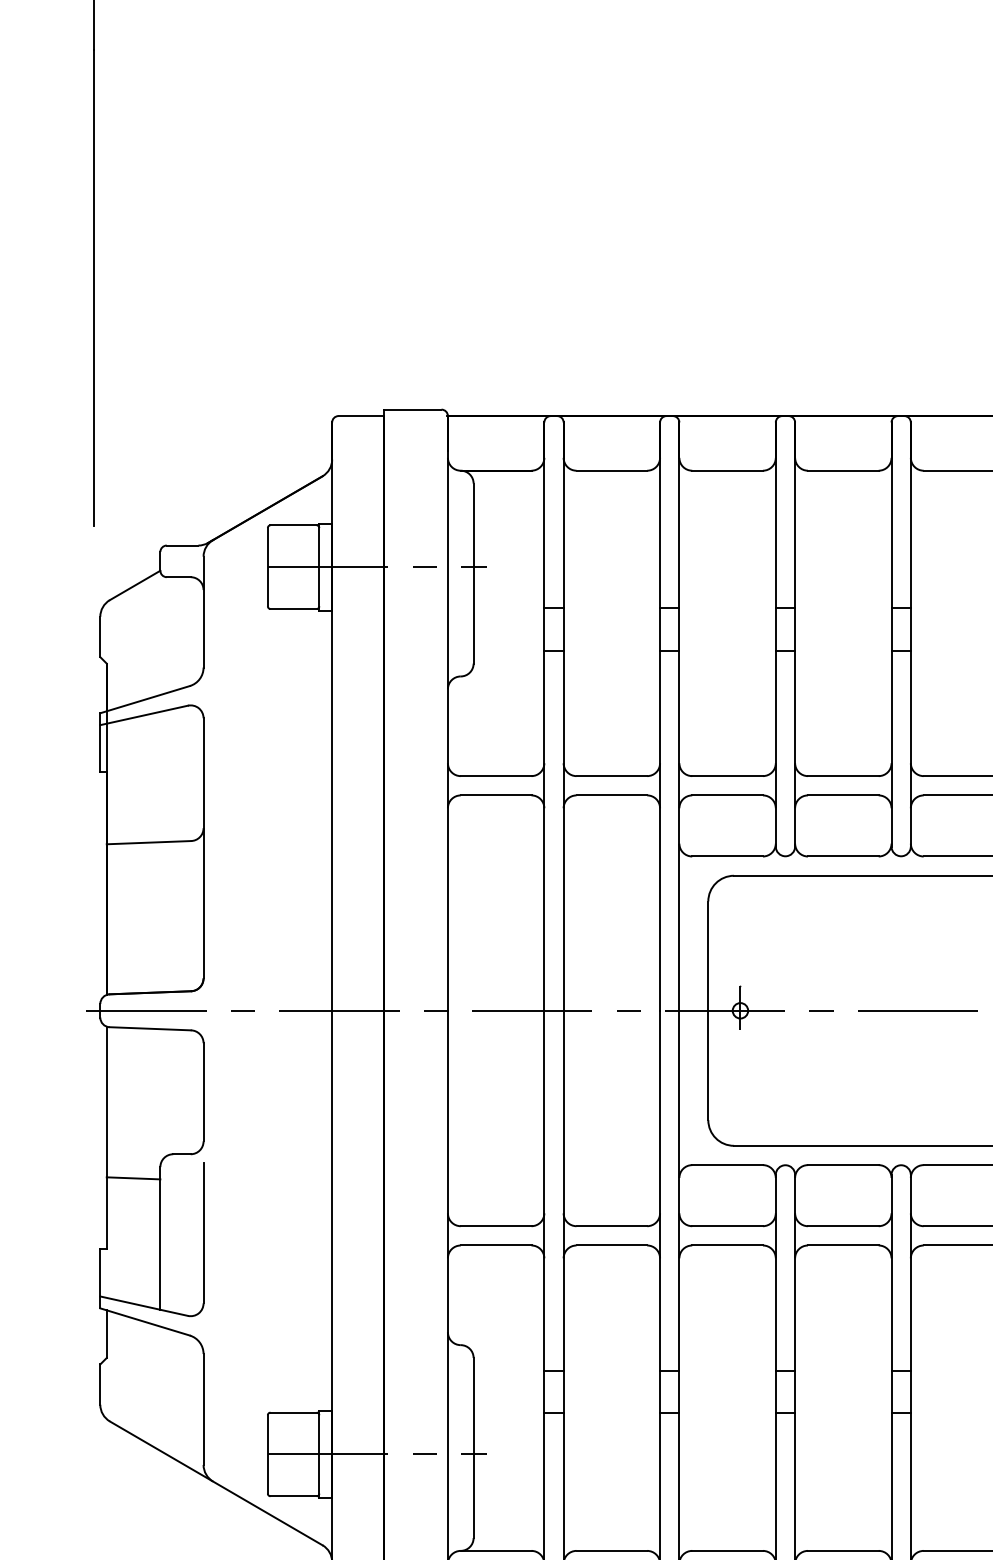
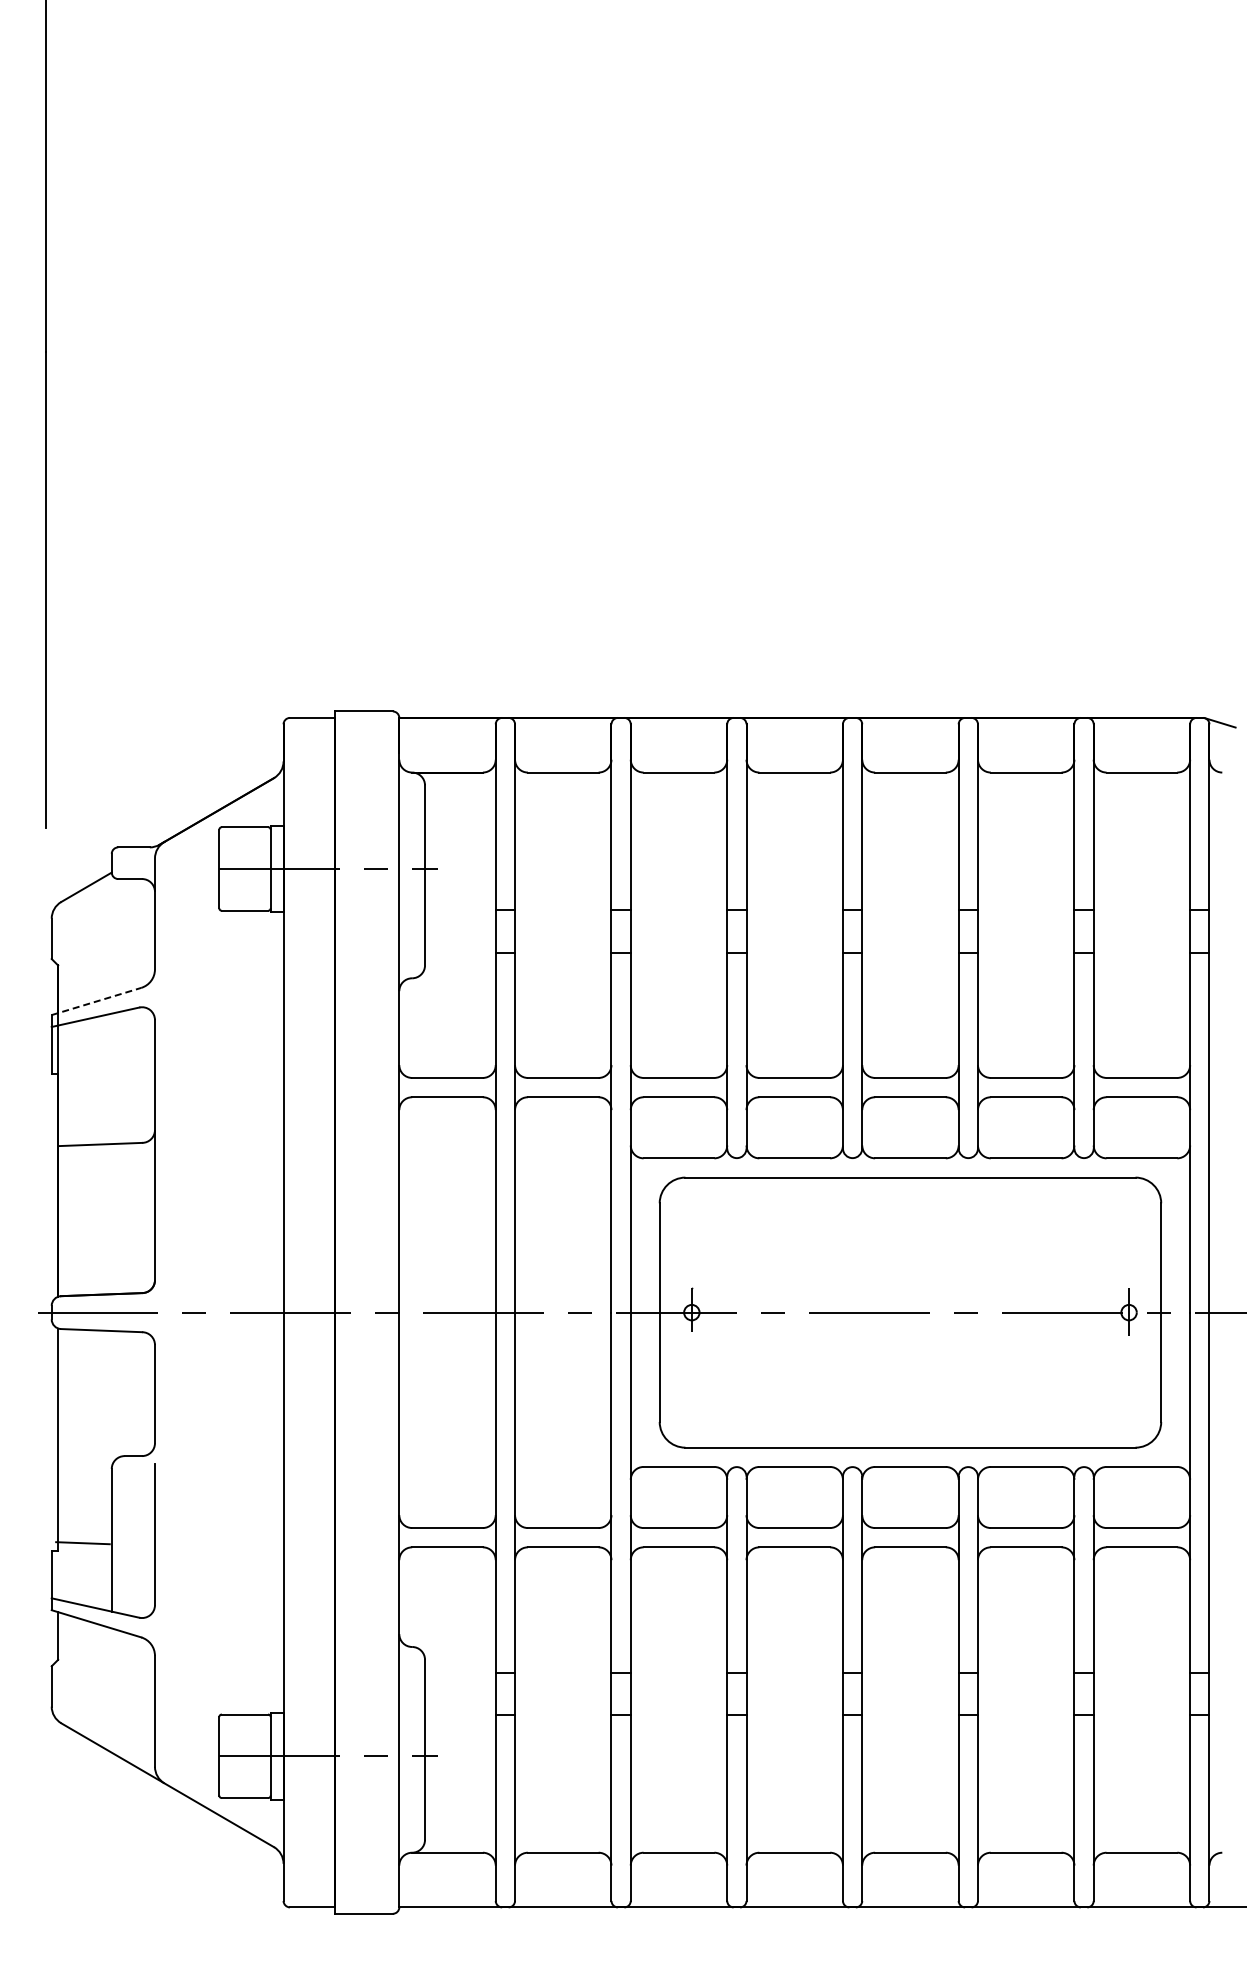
line: (145, 699) -> (96, 1001), solid -> dashed
line: (133, 1178) -> (82, 1543), moved

